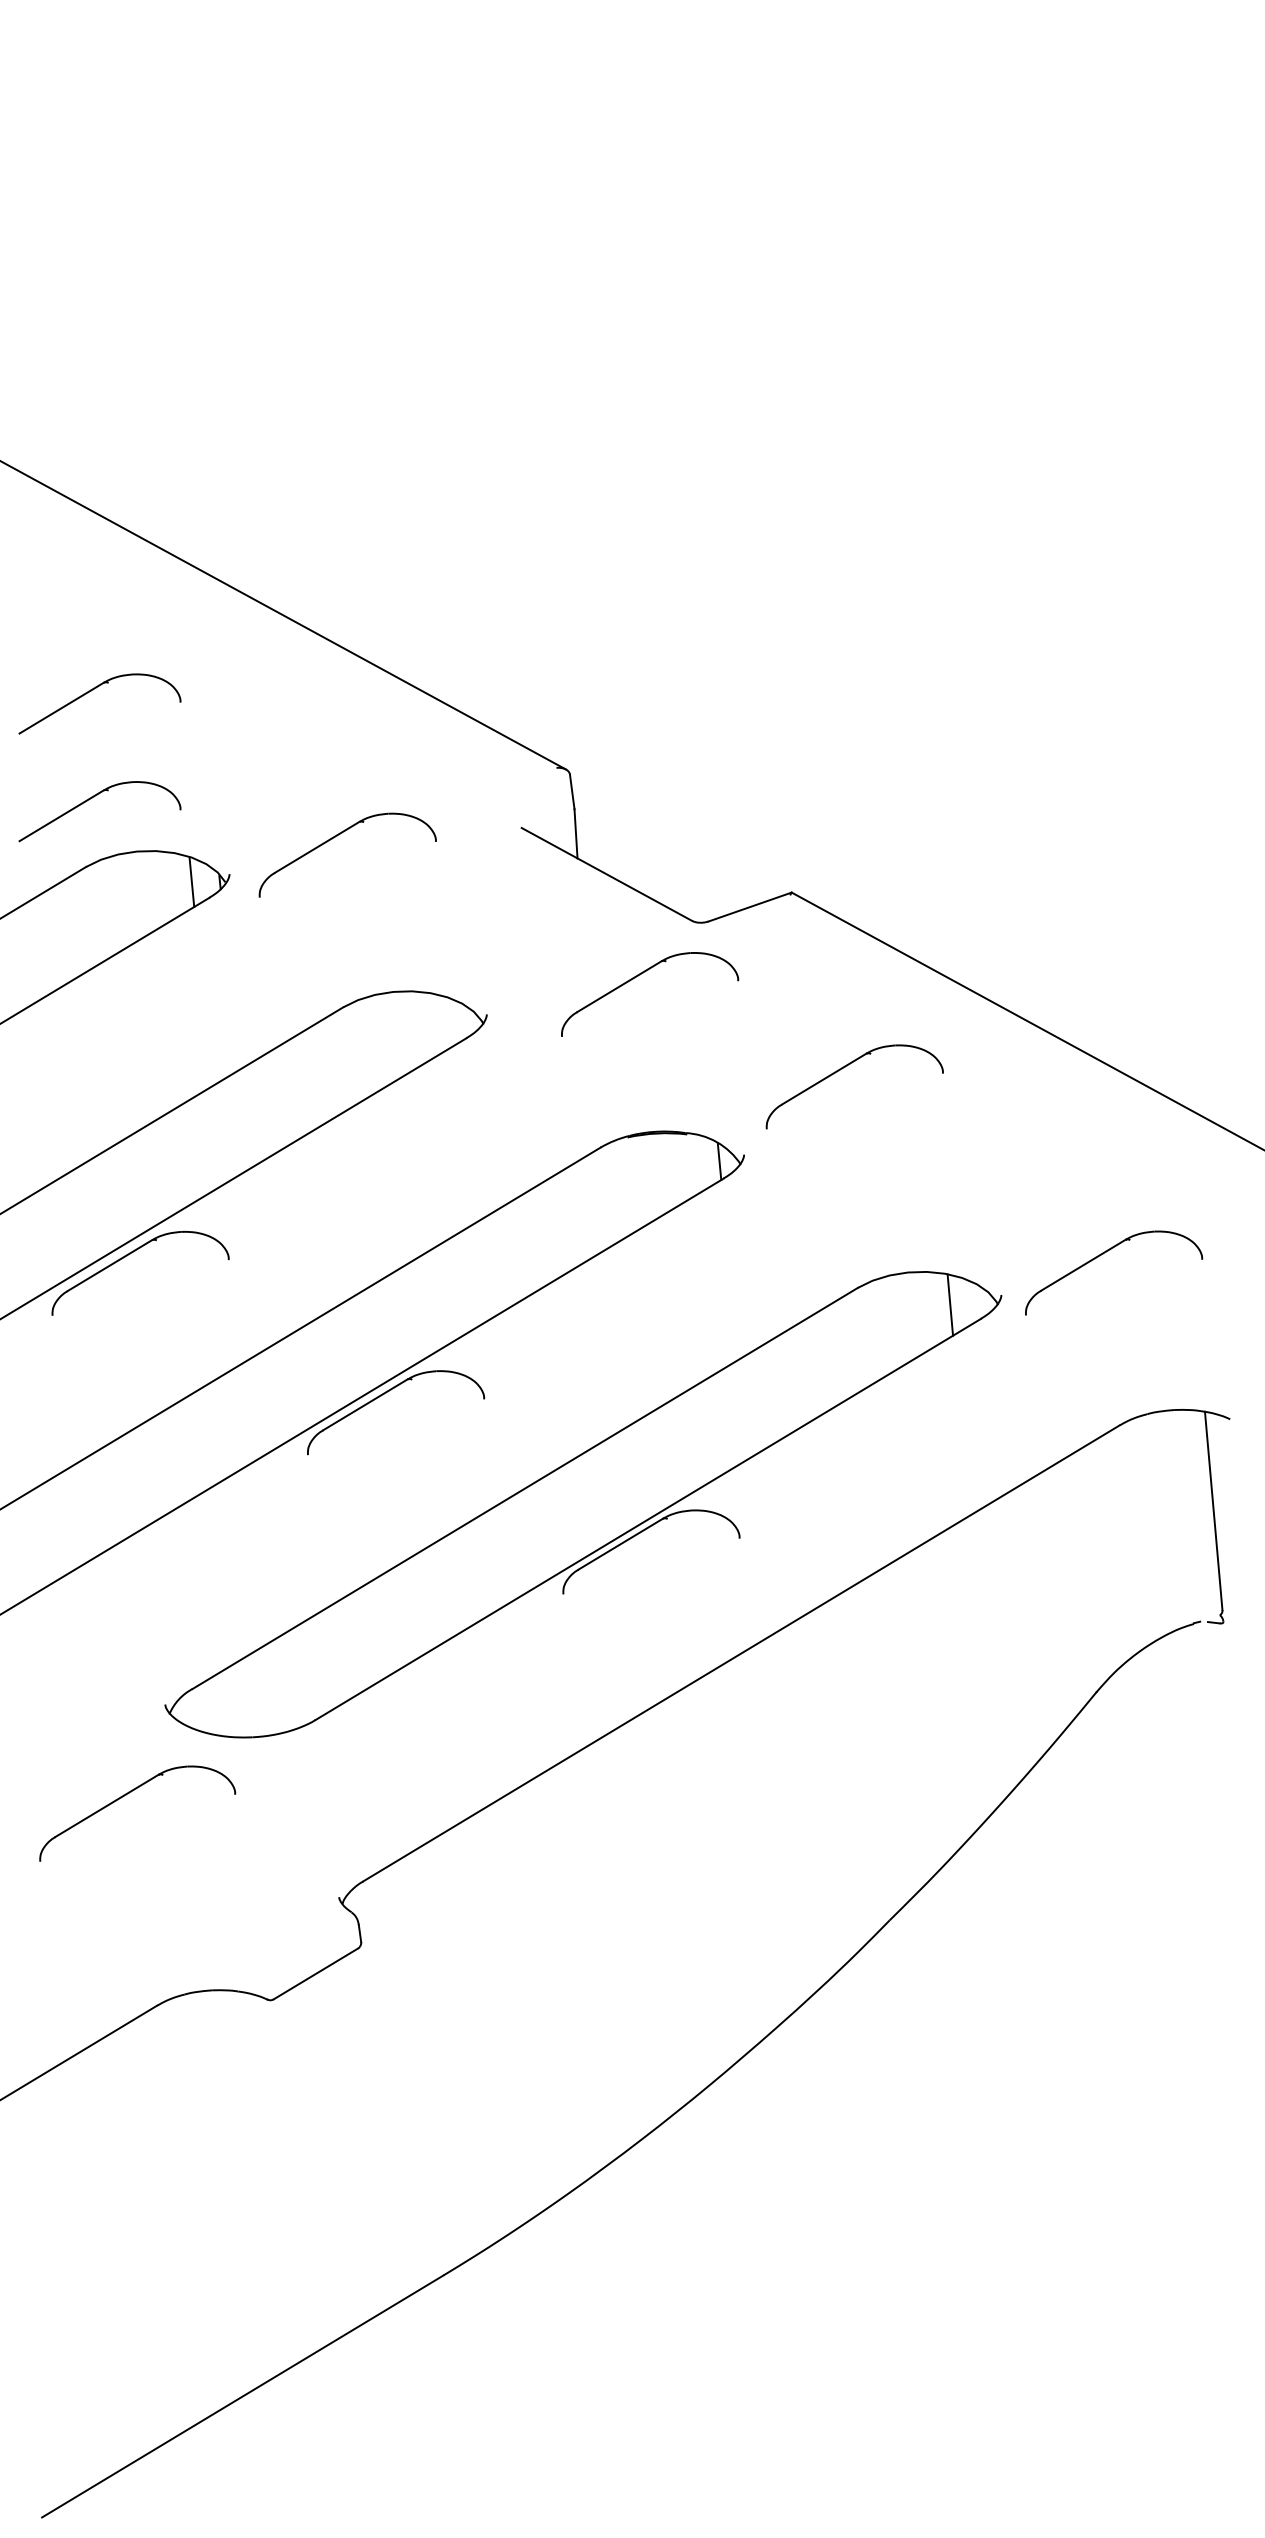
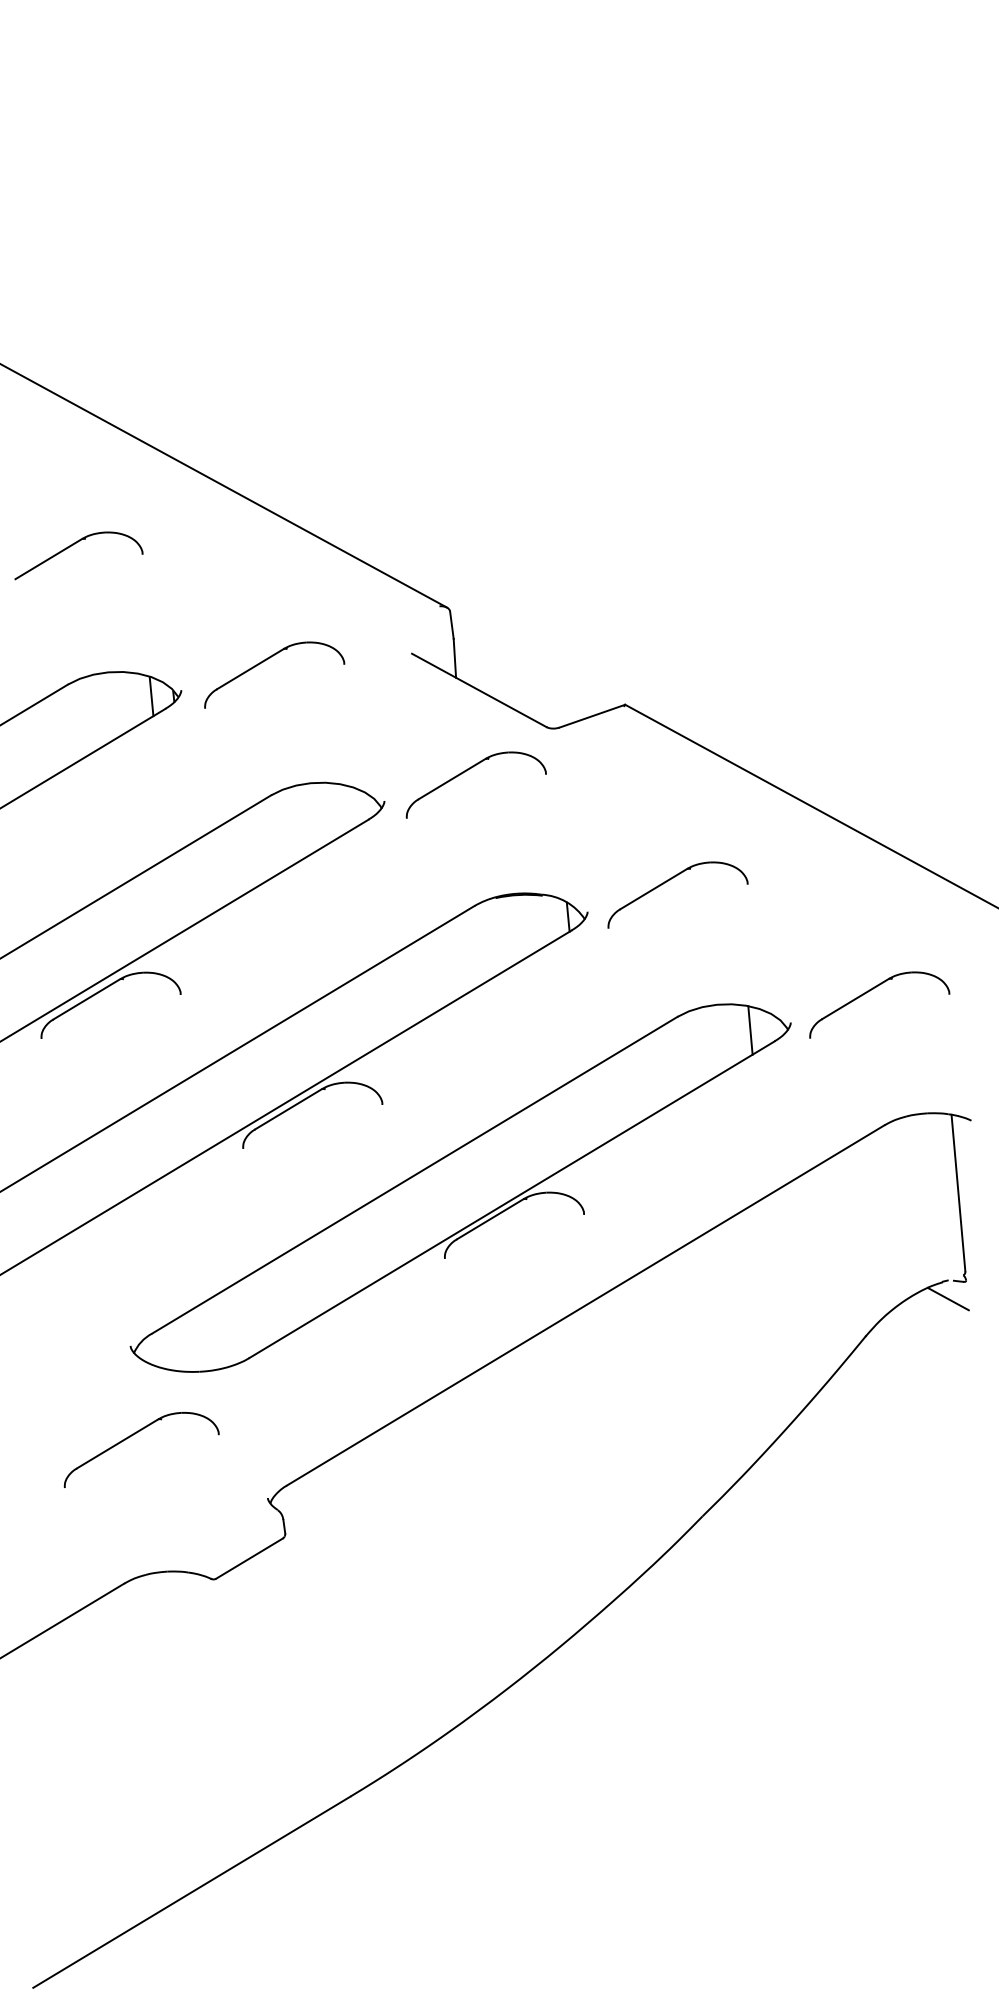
part: (93, 798) -> (73, 630), removed
part: (636, 978) -> (465, 772), moved
part: (845, 1068) -> (670, 880), moved
line: (1199, 1644) -> (947, 1298), added
part: (127, 1795) -> (133, 1435), moved

